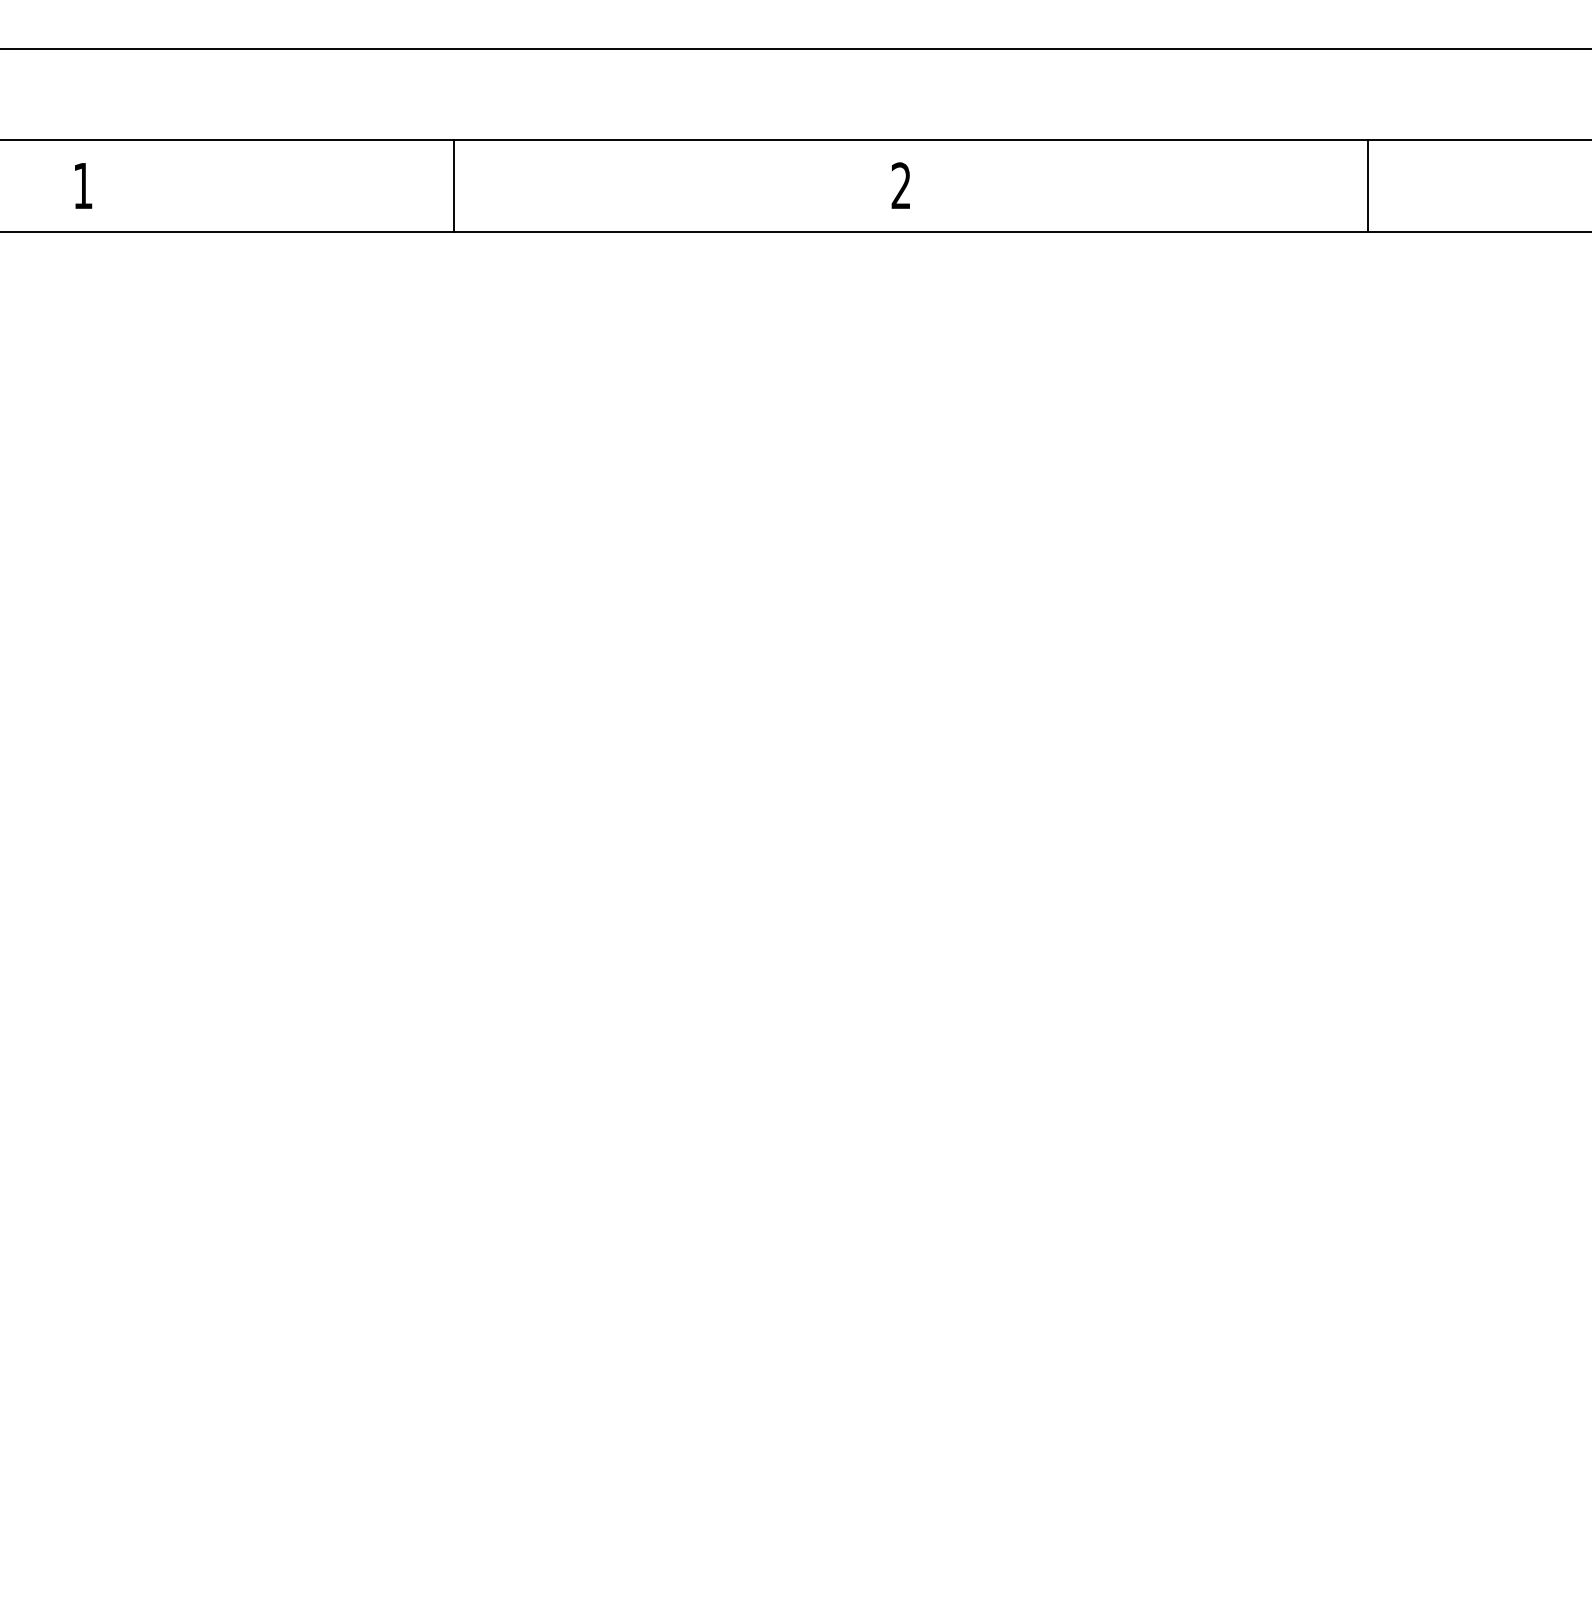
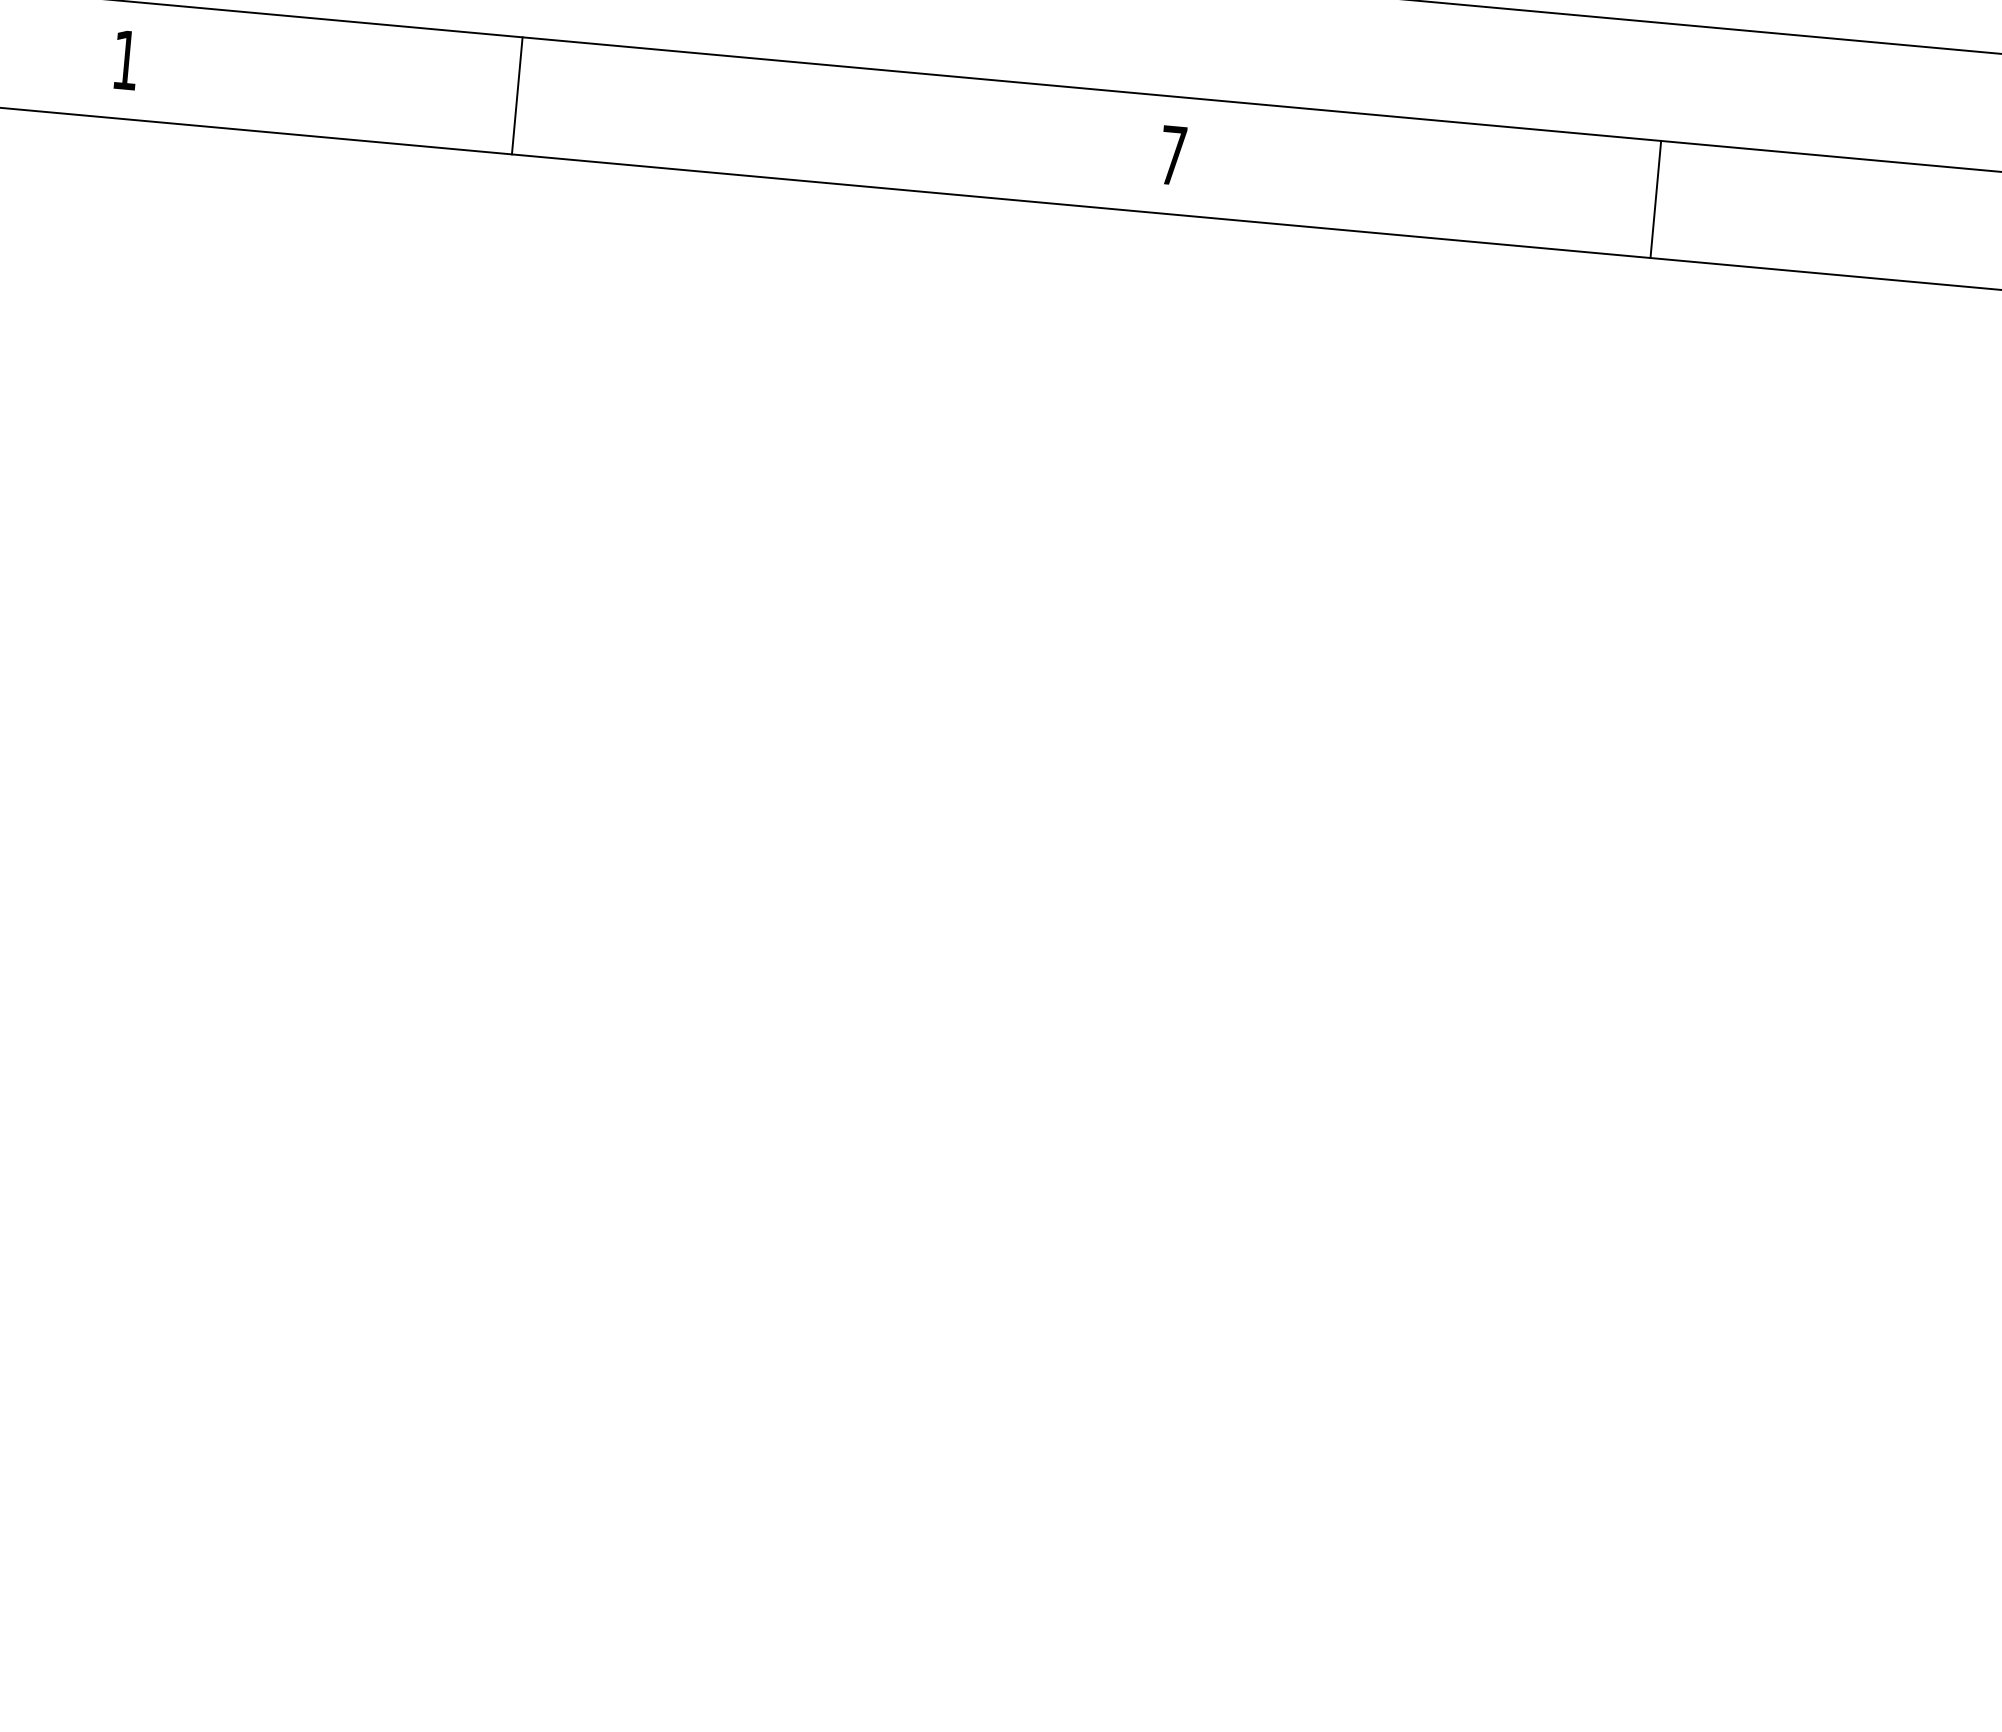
line: (453, 185) -> (516, 95), moved
text: (900, 185) -> (1172, 154), 2 -> 7
line: (1368, 185) -> (1656, 198), moved

